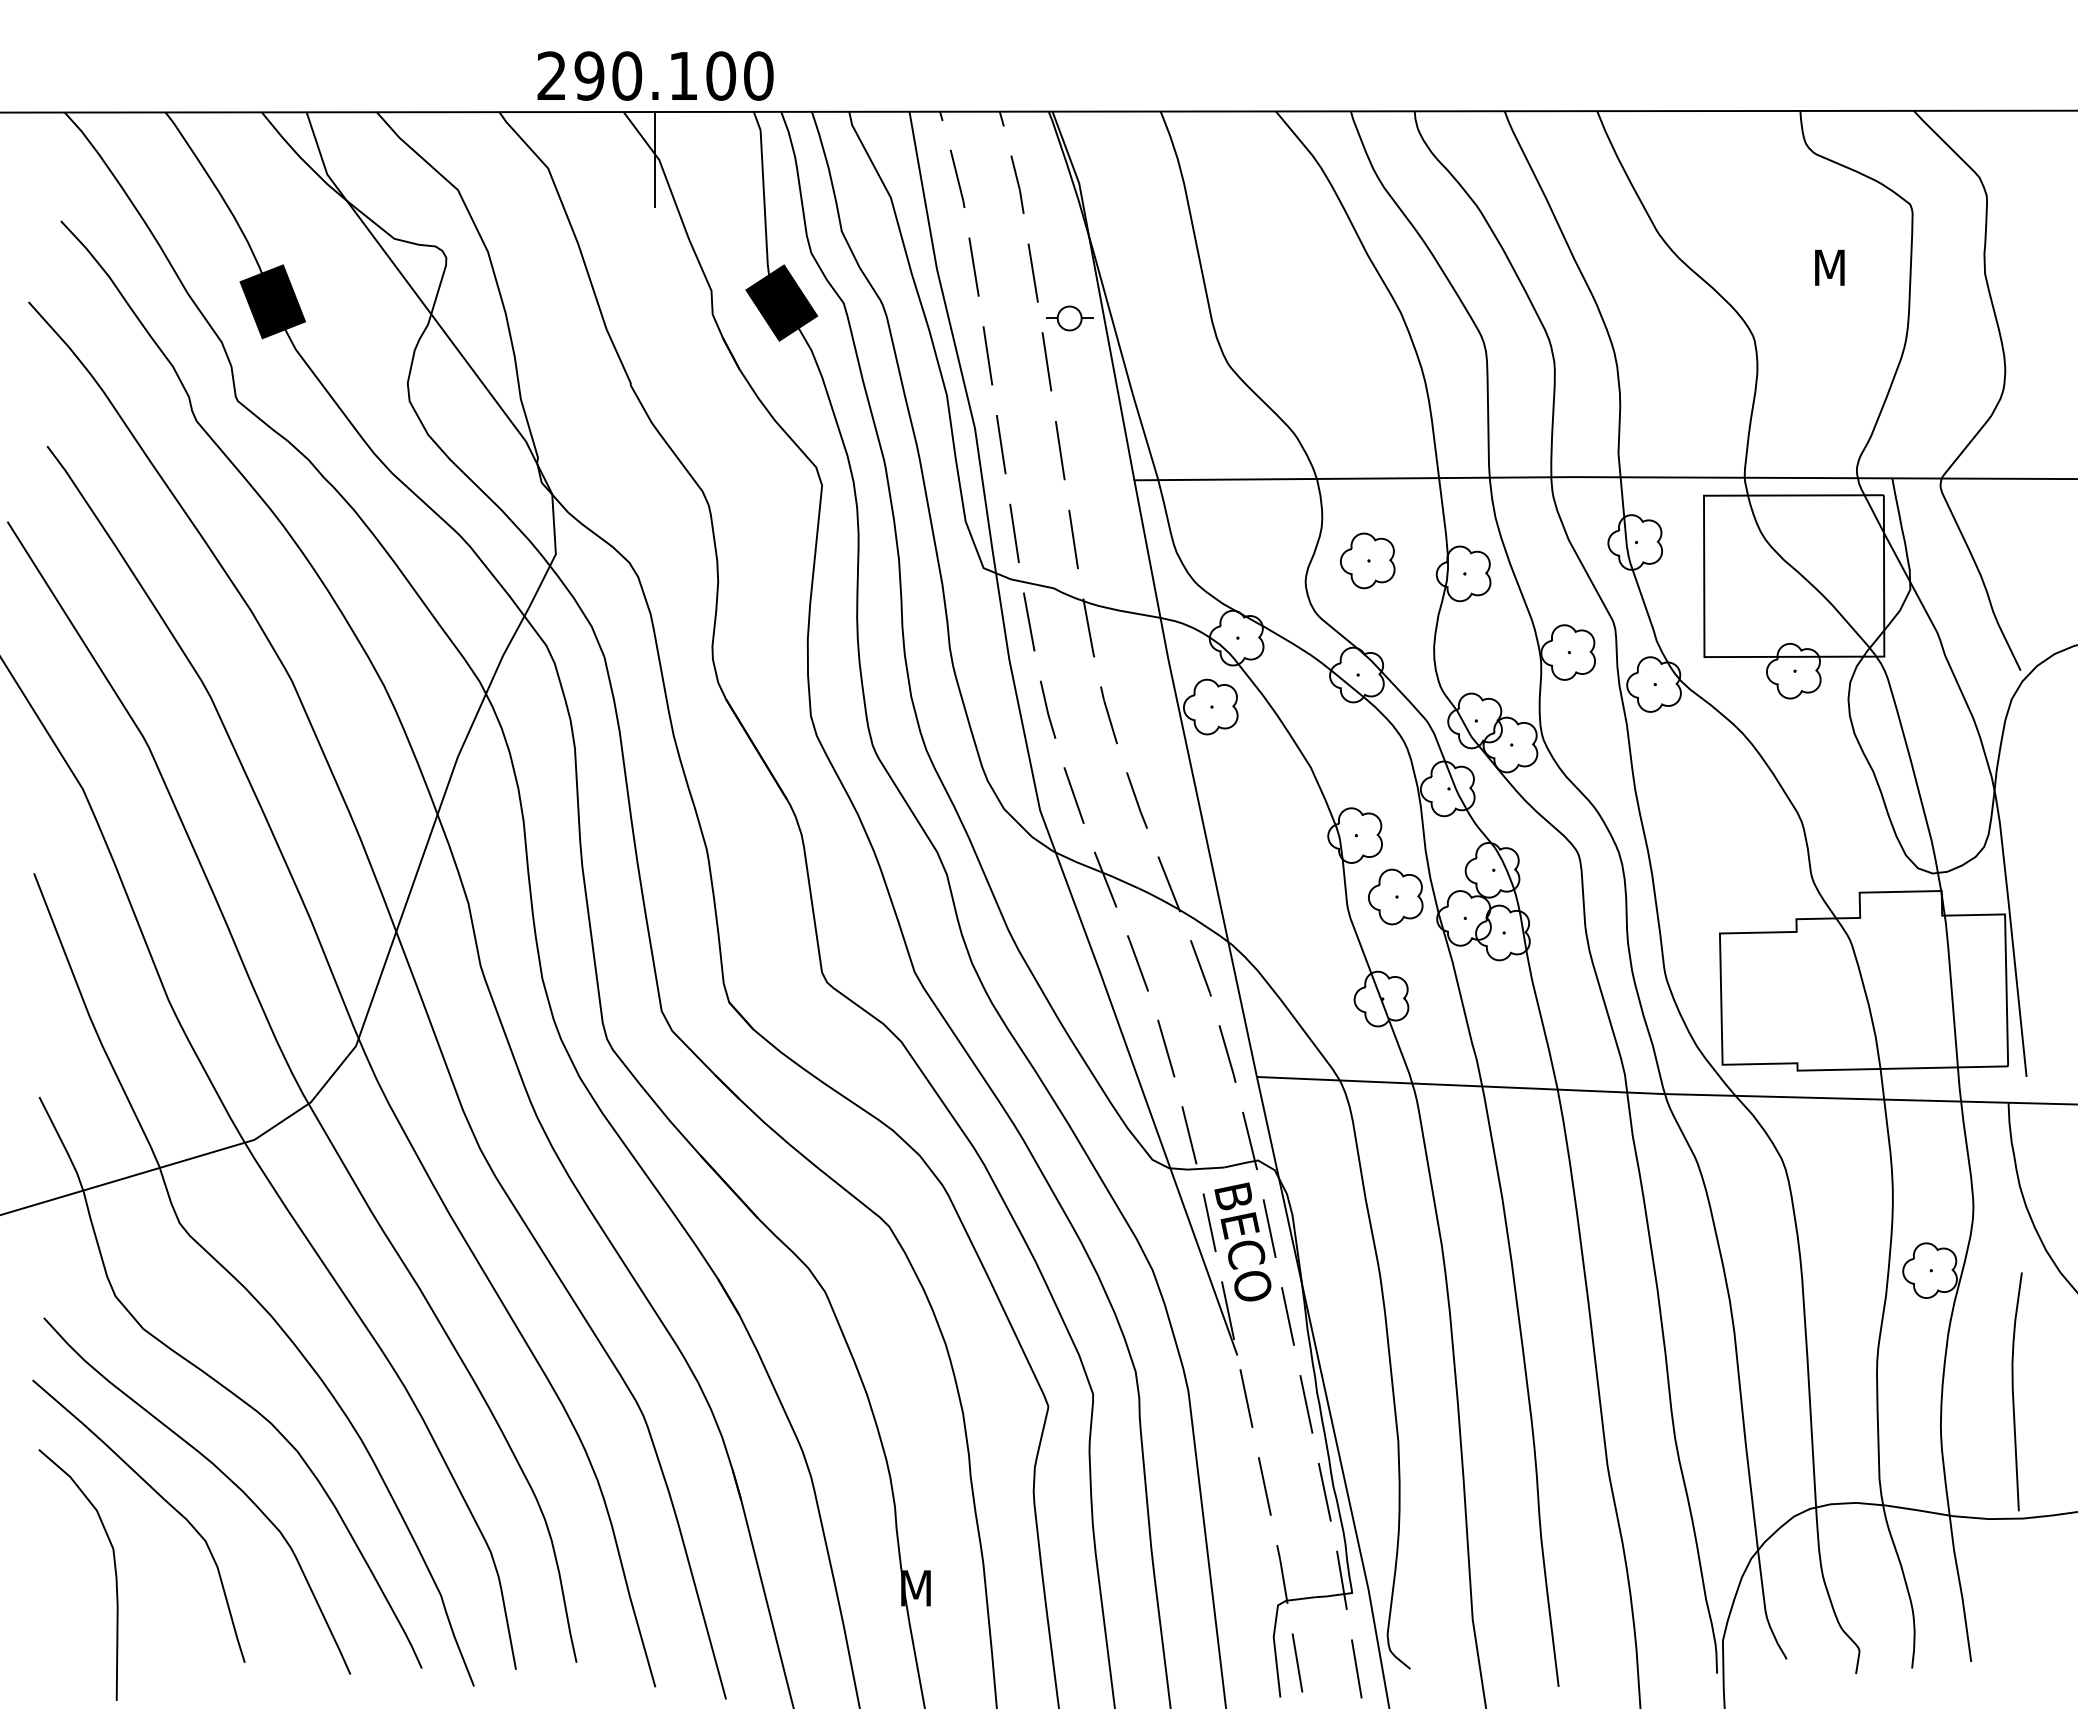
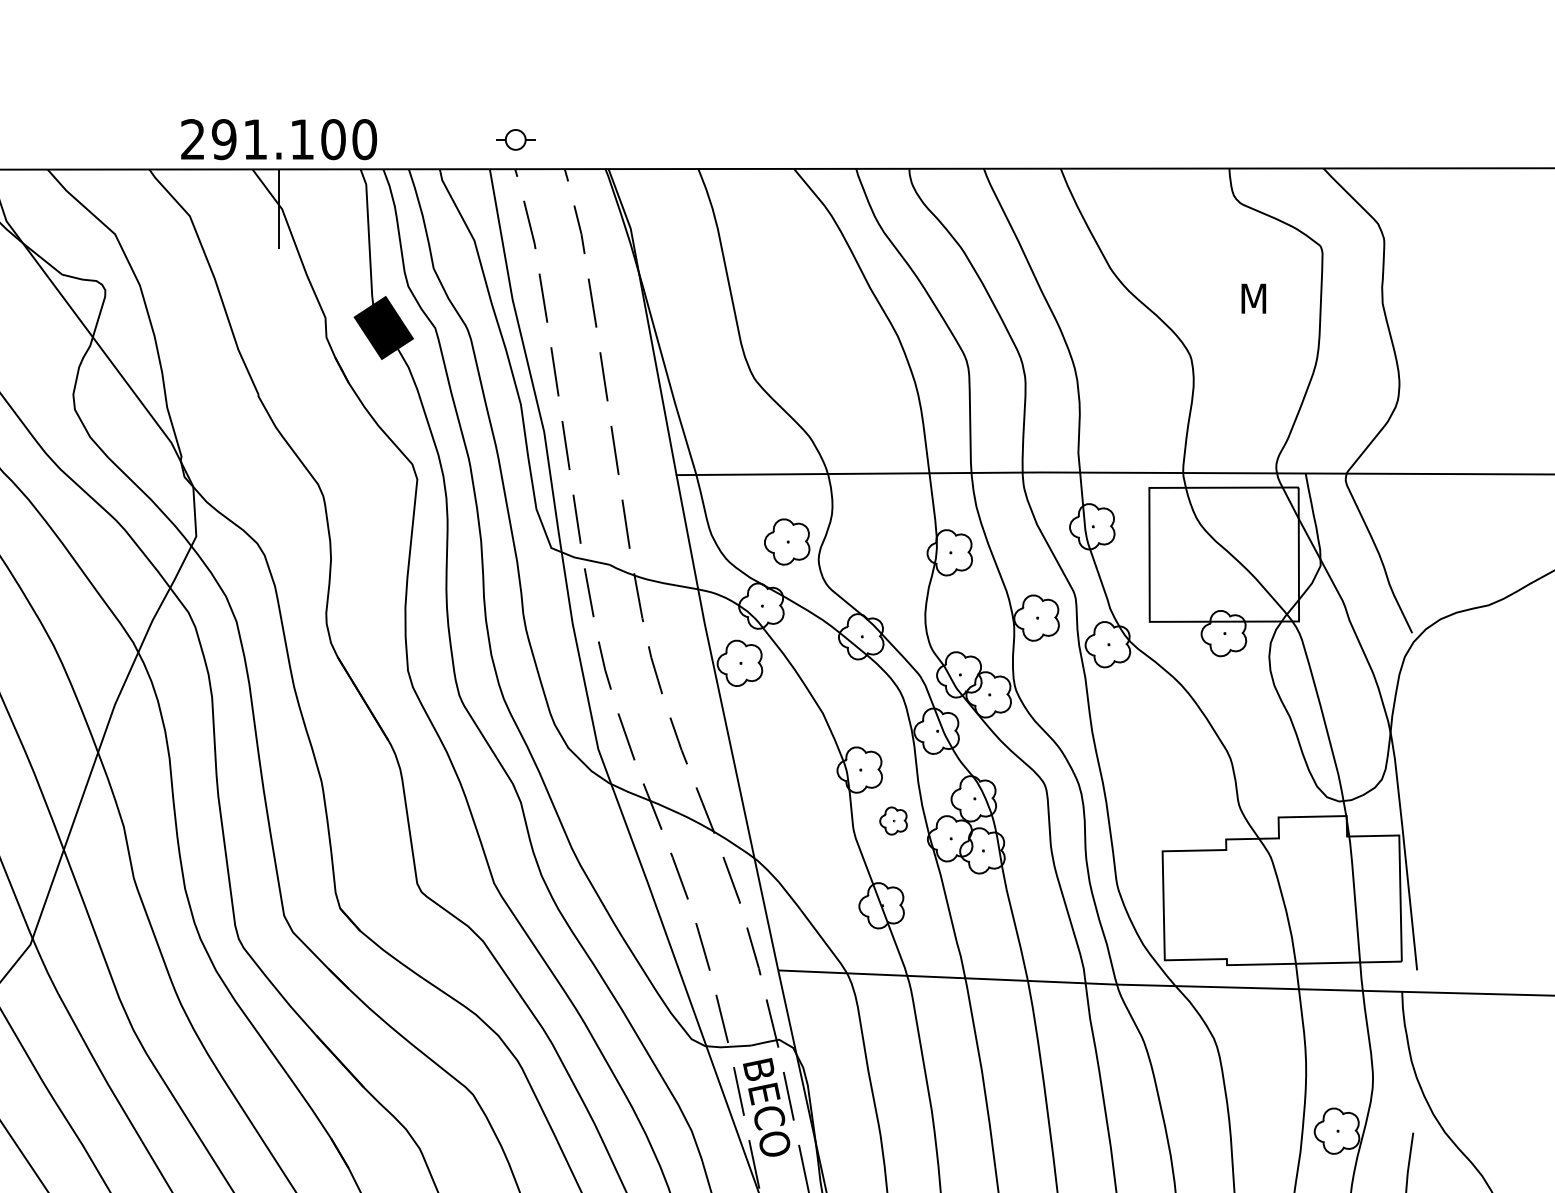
text: (627, 75) -> (255, 139), 290.100 -> 291.100
part: (1069, 318) -> (515, 139), moved
part: (1367, 560) -> (787, 541), moved
part: (1395, 896) -> (893, 820), size x0.6

